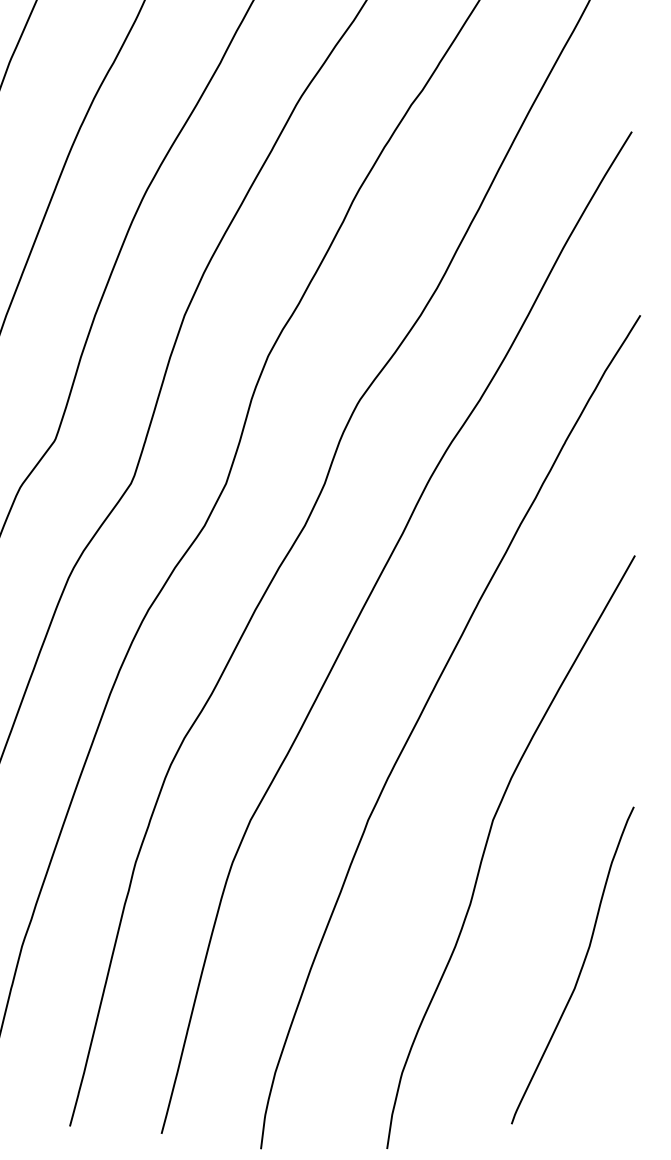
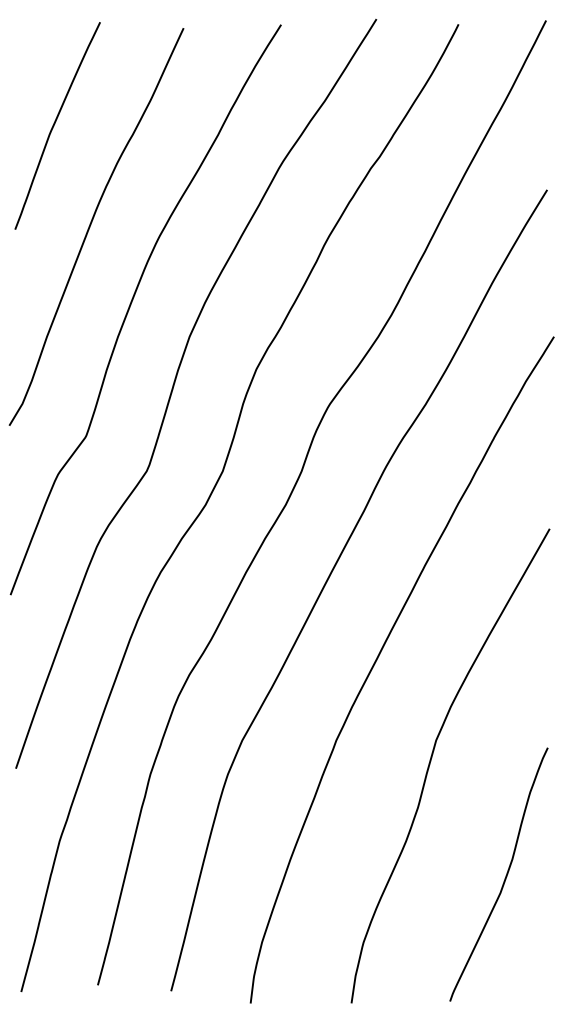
curve: (580, 966) -> (505, 875), moved

